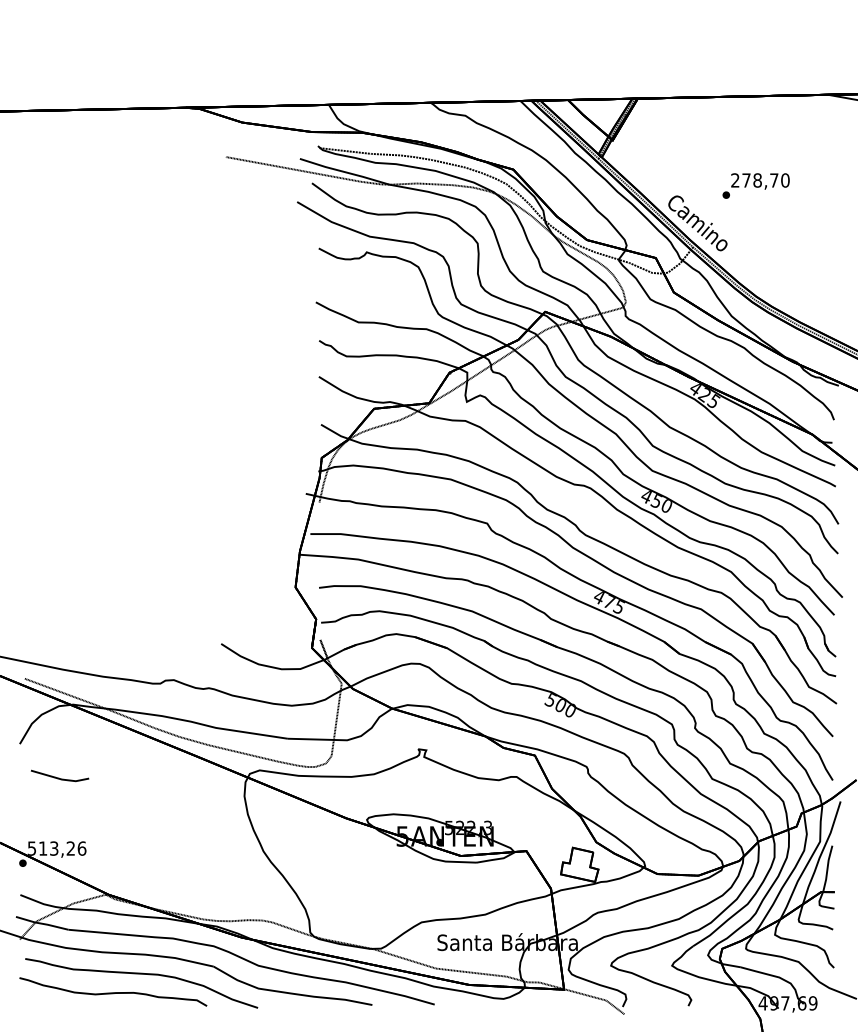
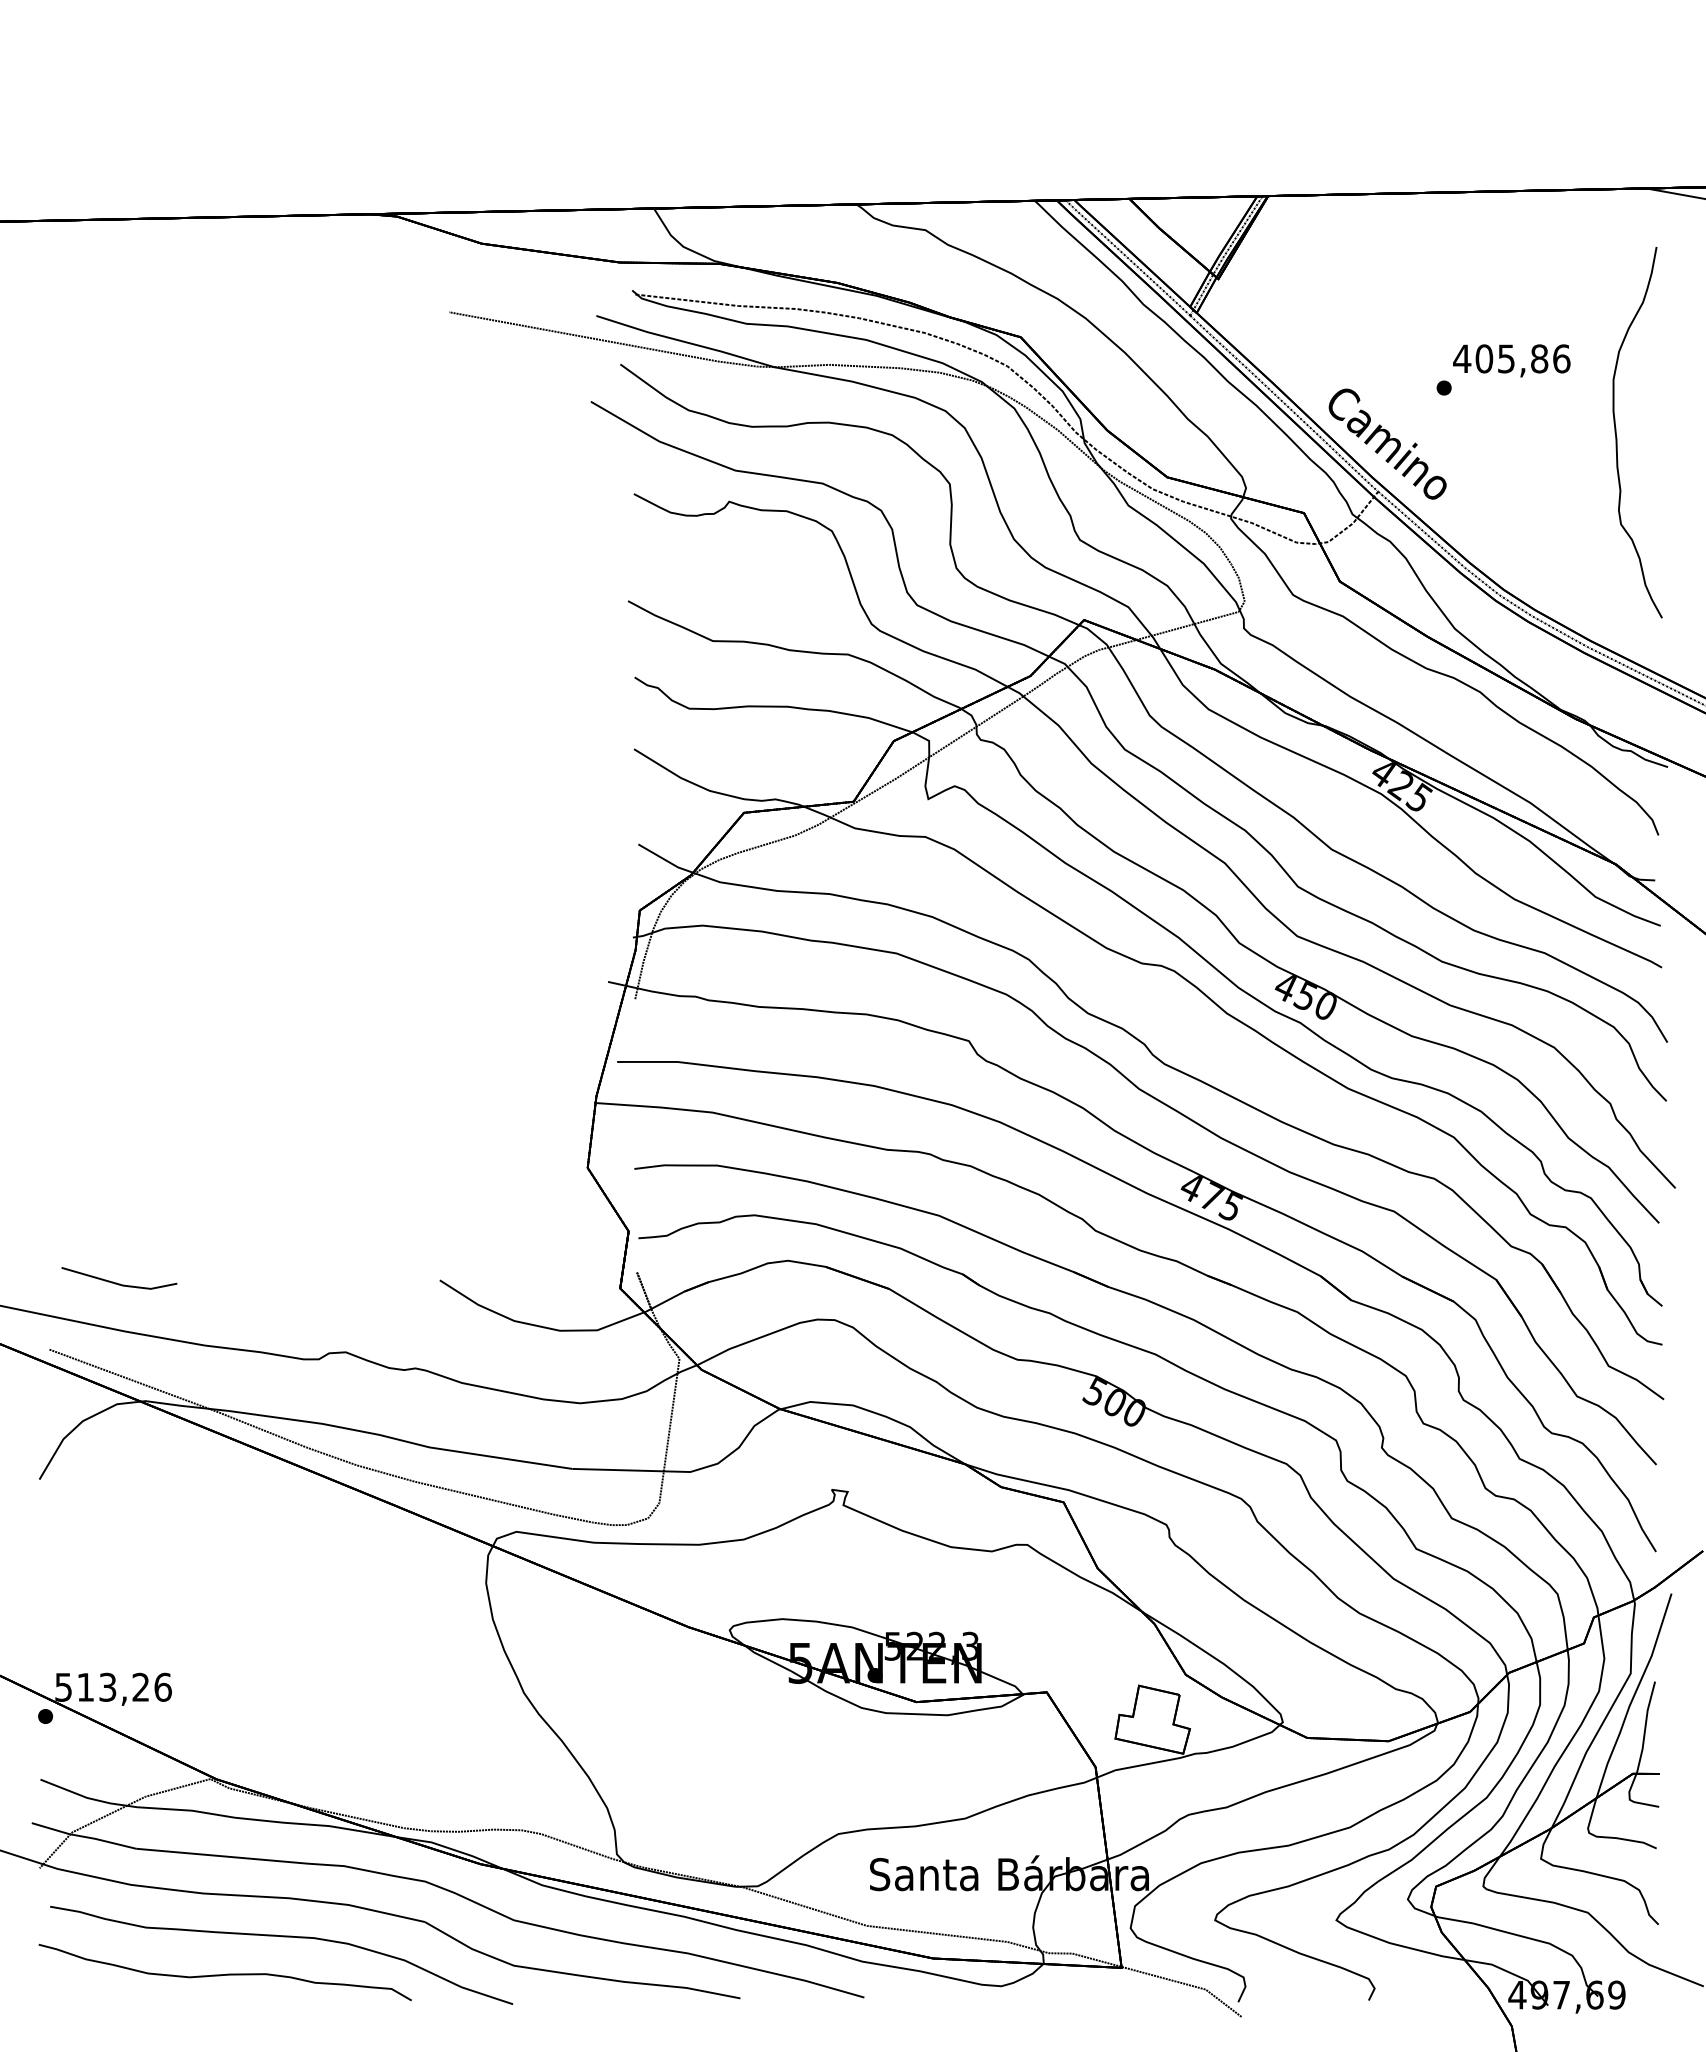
text: (759, 180) -> (1510, 358), 278,70 -> 405,86
curve: (813, 217) -> (1617, 432), added
line: (59, 777) -> (118, 1281), moved

